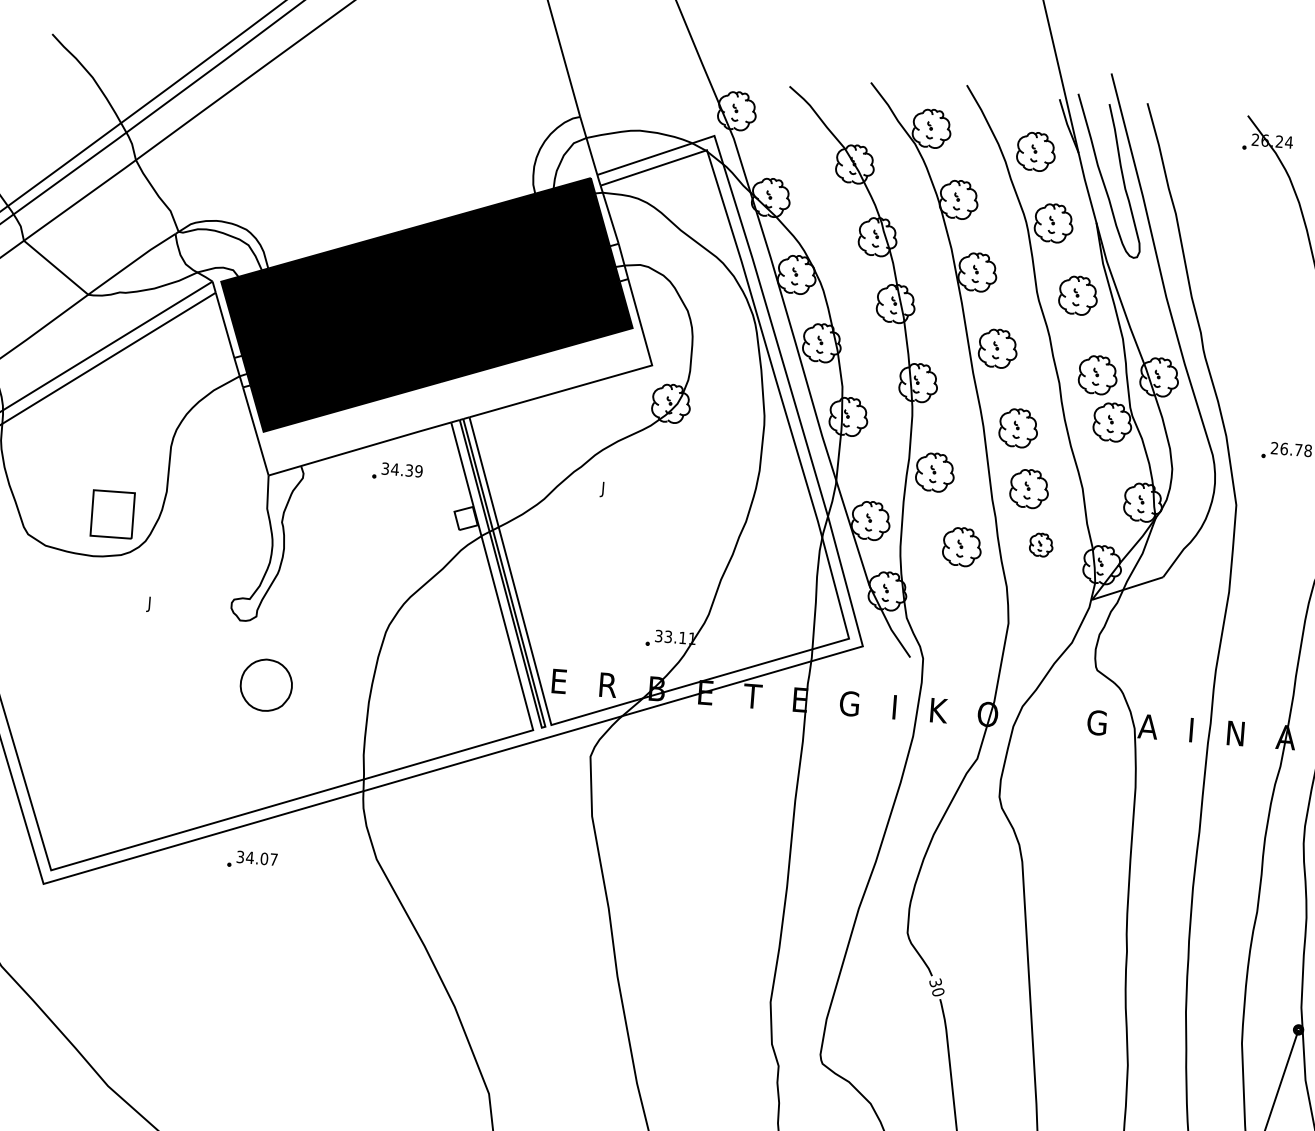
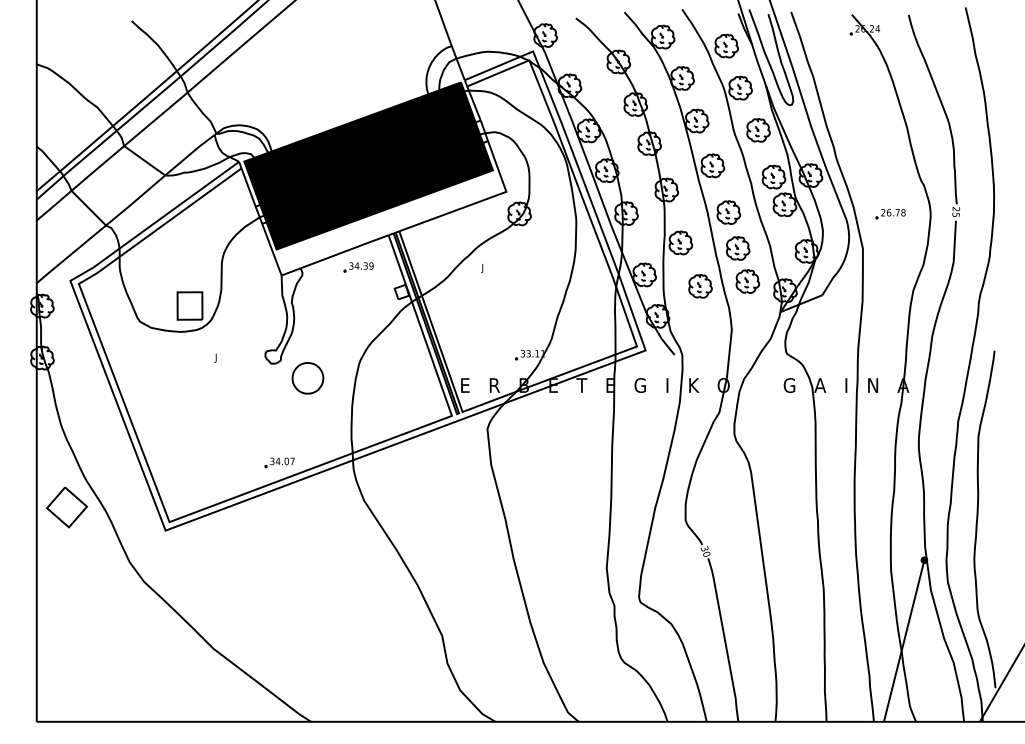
part: (1040, 544) -> (747, 281), size x1.67
part: (265, 685) -> (307, 378), moved
part: (252, 859) -> (279, 462), moved

